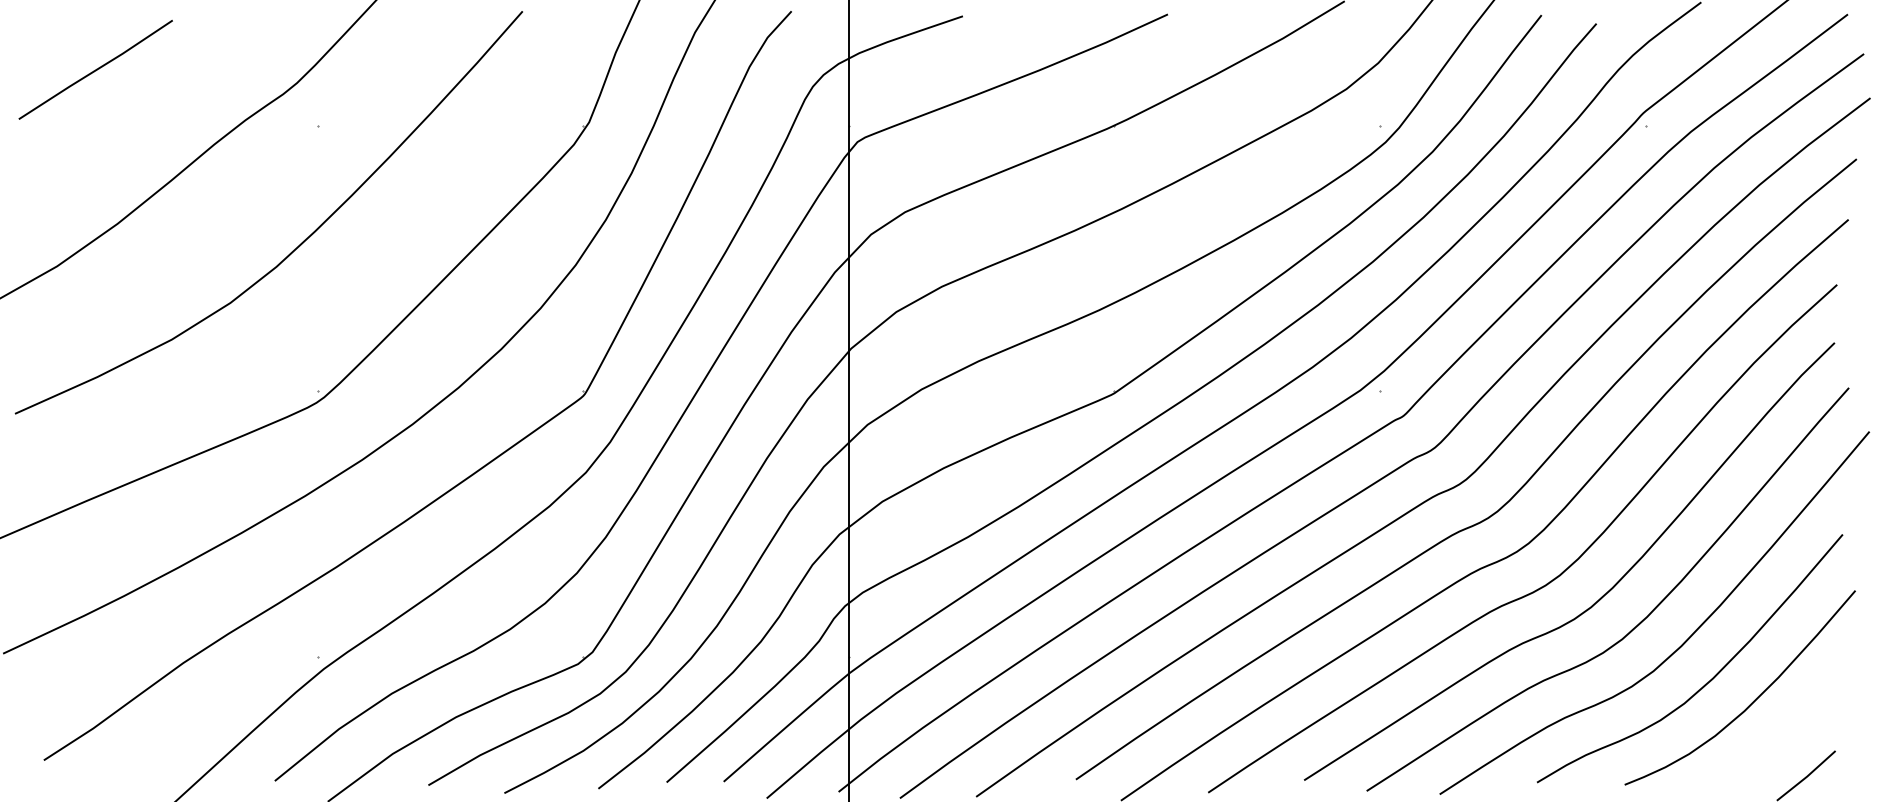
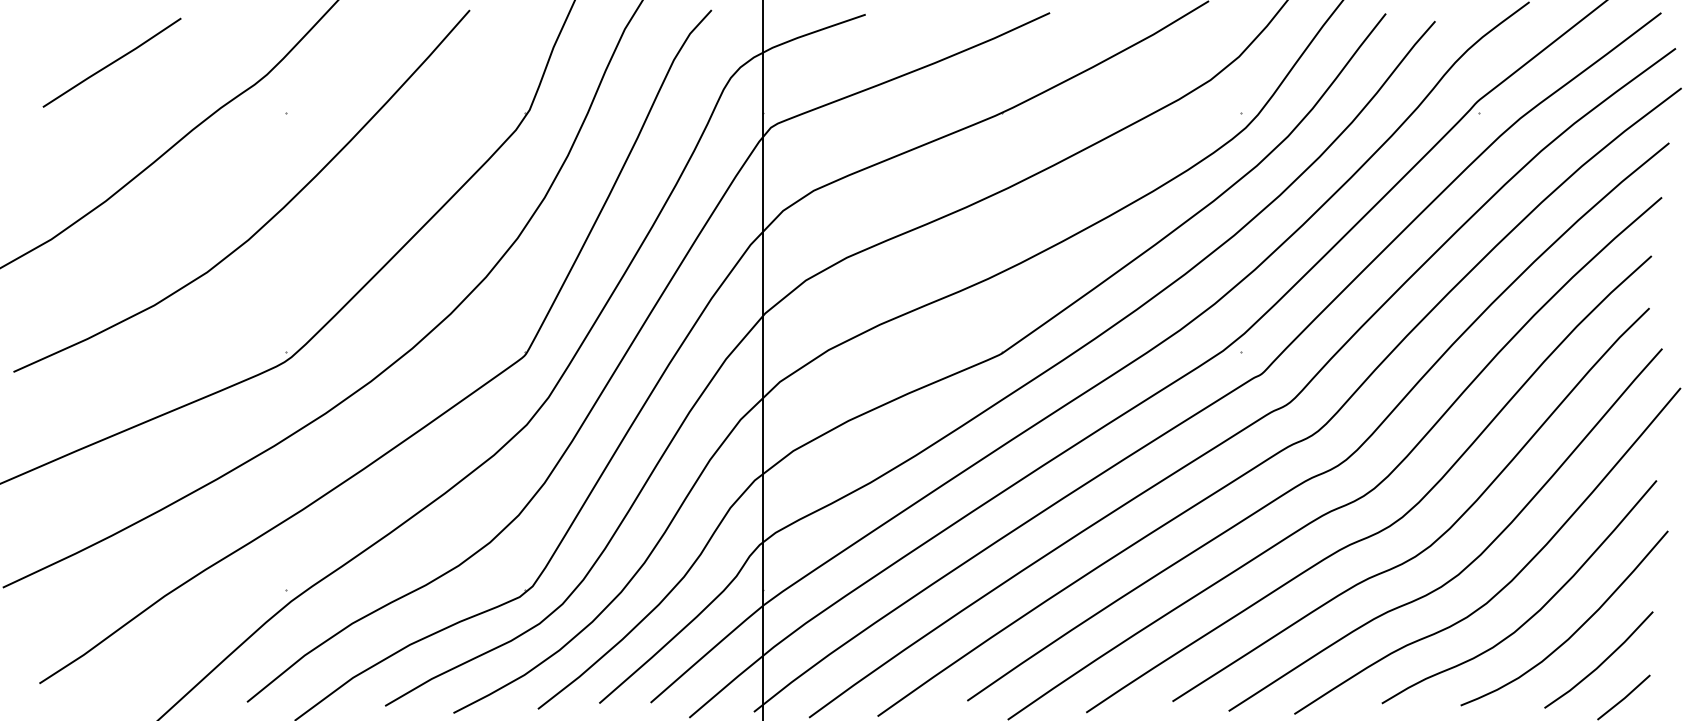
line: (95, 69) -> (111, 62), moved
line: (1781, 736) -> (1601, 662), added

